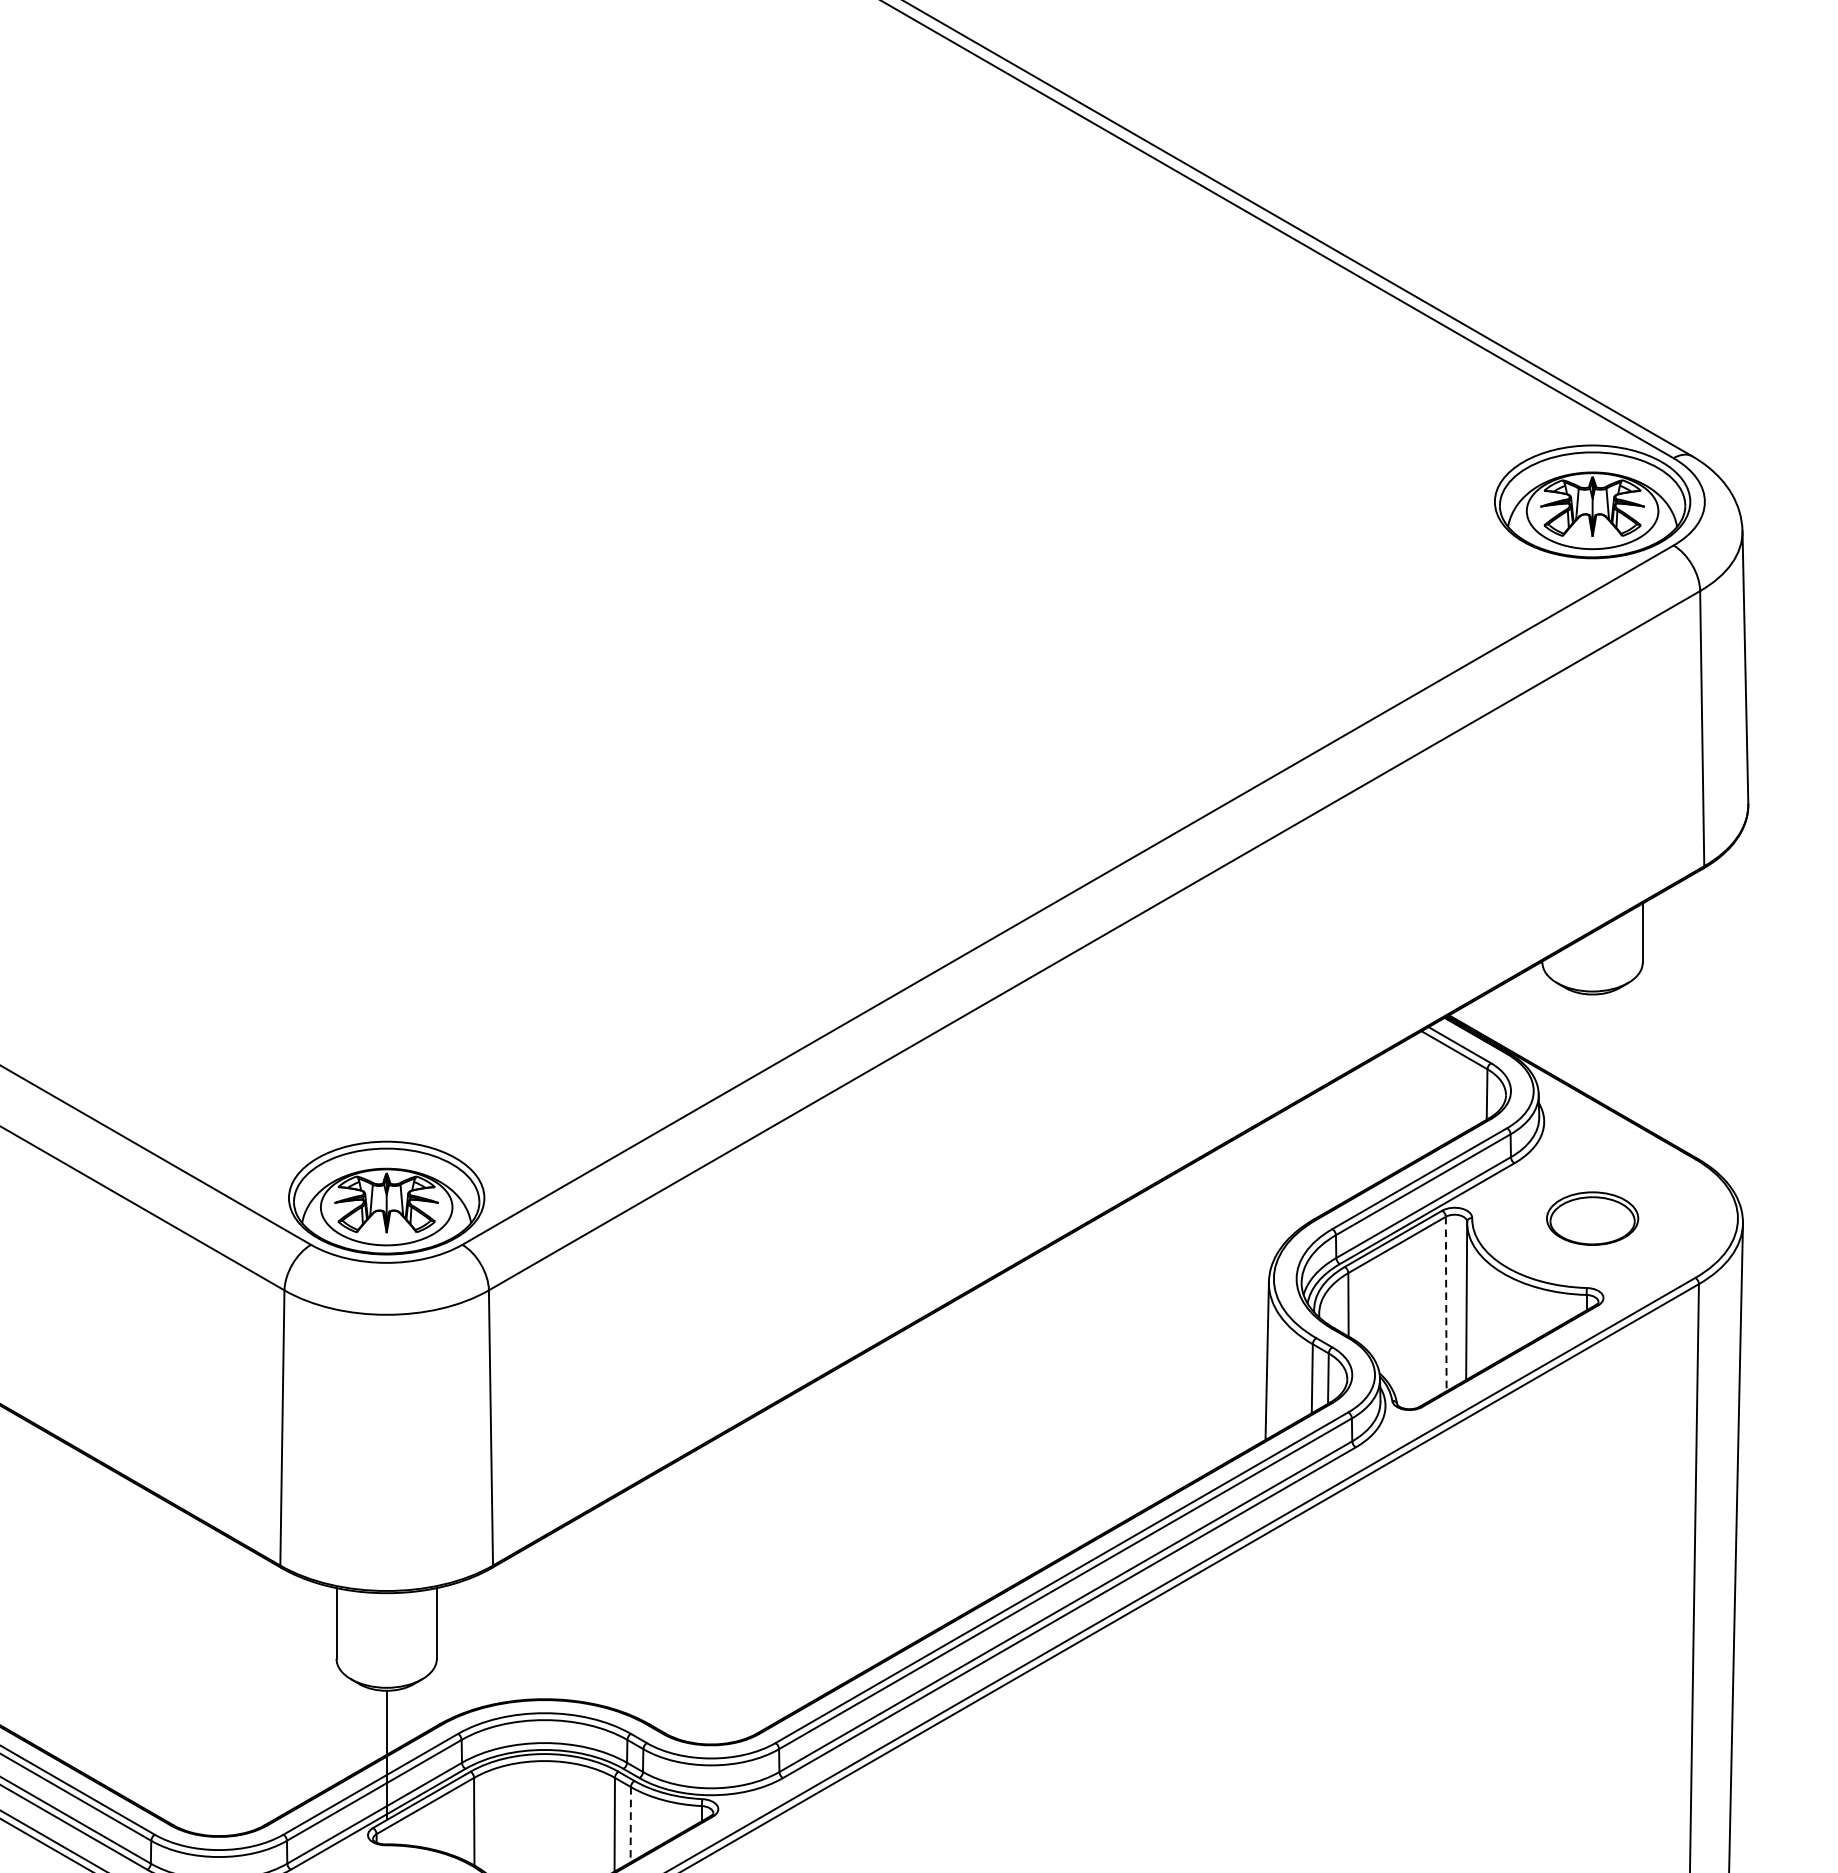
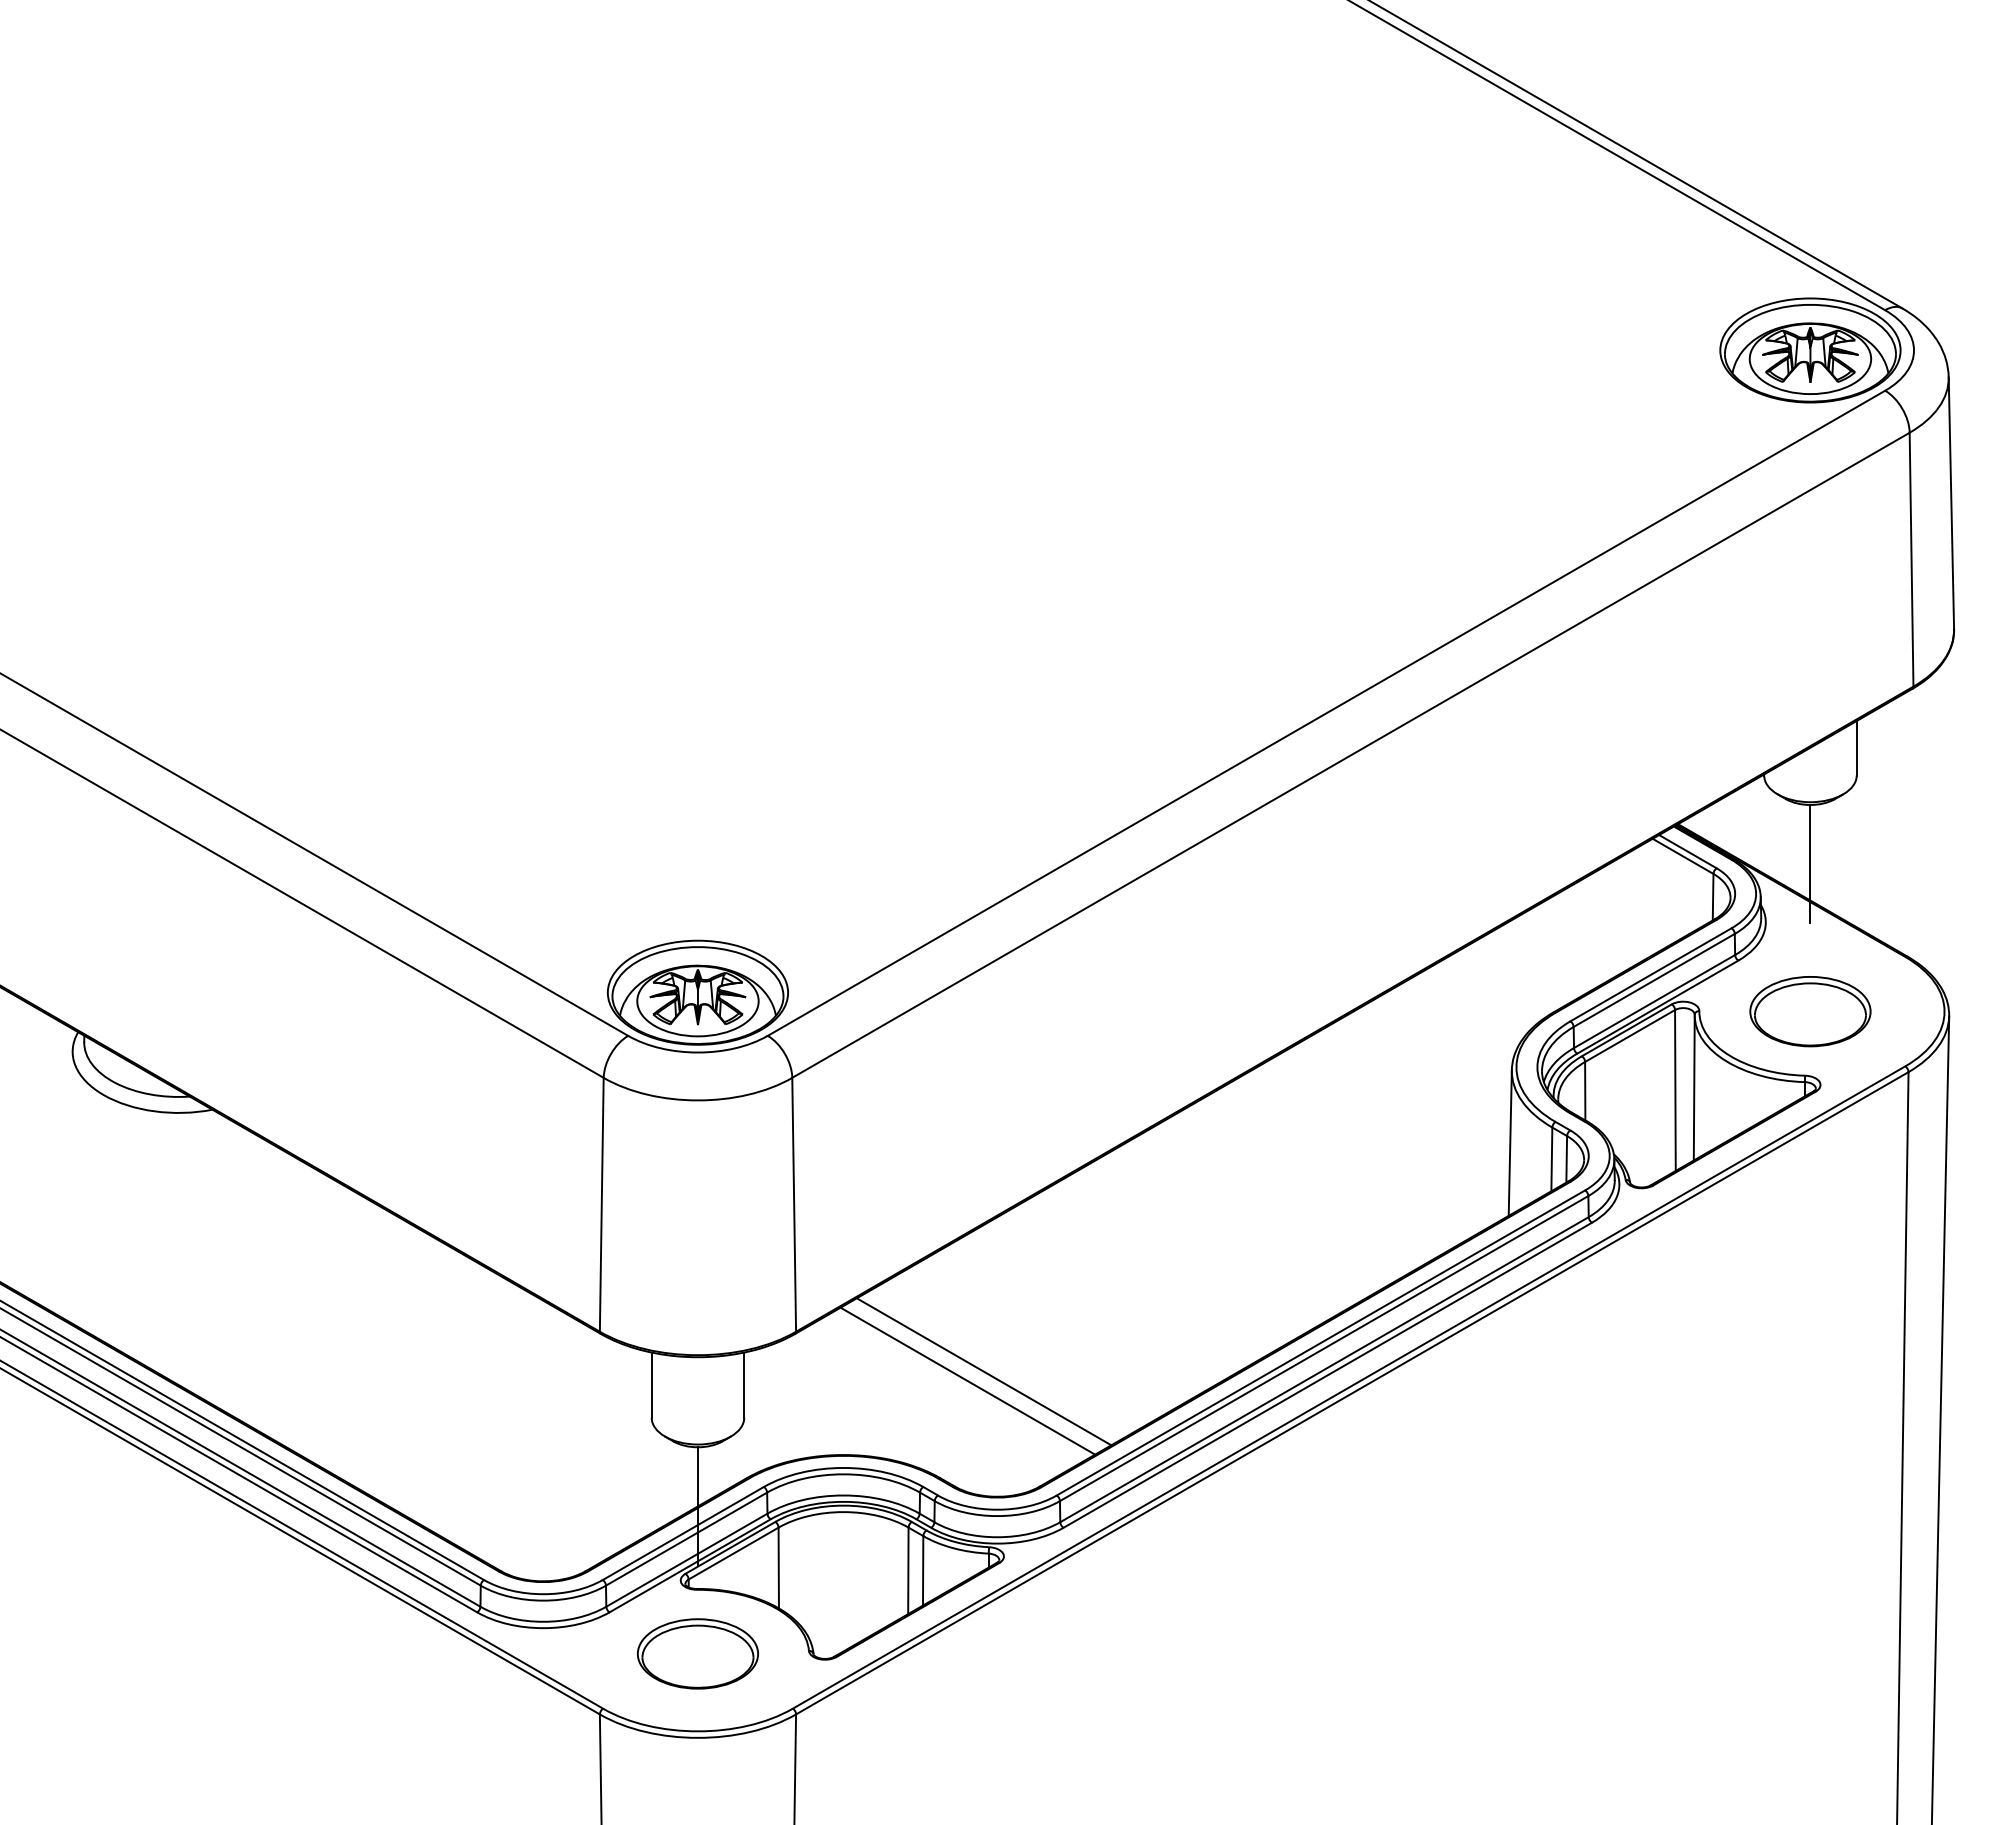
line: (1592, 1057) -> (1810, 863), added
part: (1592, 1218) -> (1810, 1011), size x1.43
line: (1446, 1304) -> (1675, 1090), dashed -> solid
line: (696, 1608) -> (983, 1371), added
line: (678, 1618) -> (967, 1380), added
line: (631, 1824) -> (923, 1570), dashed -> solid

